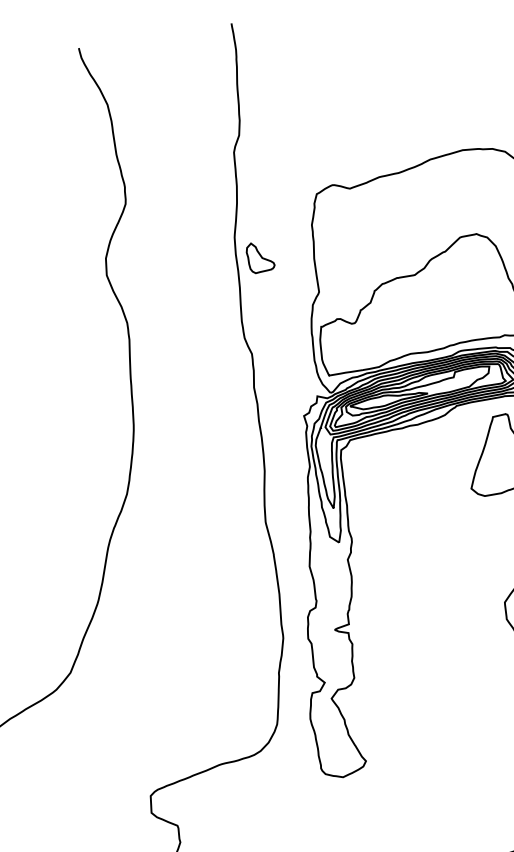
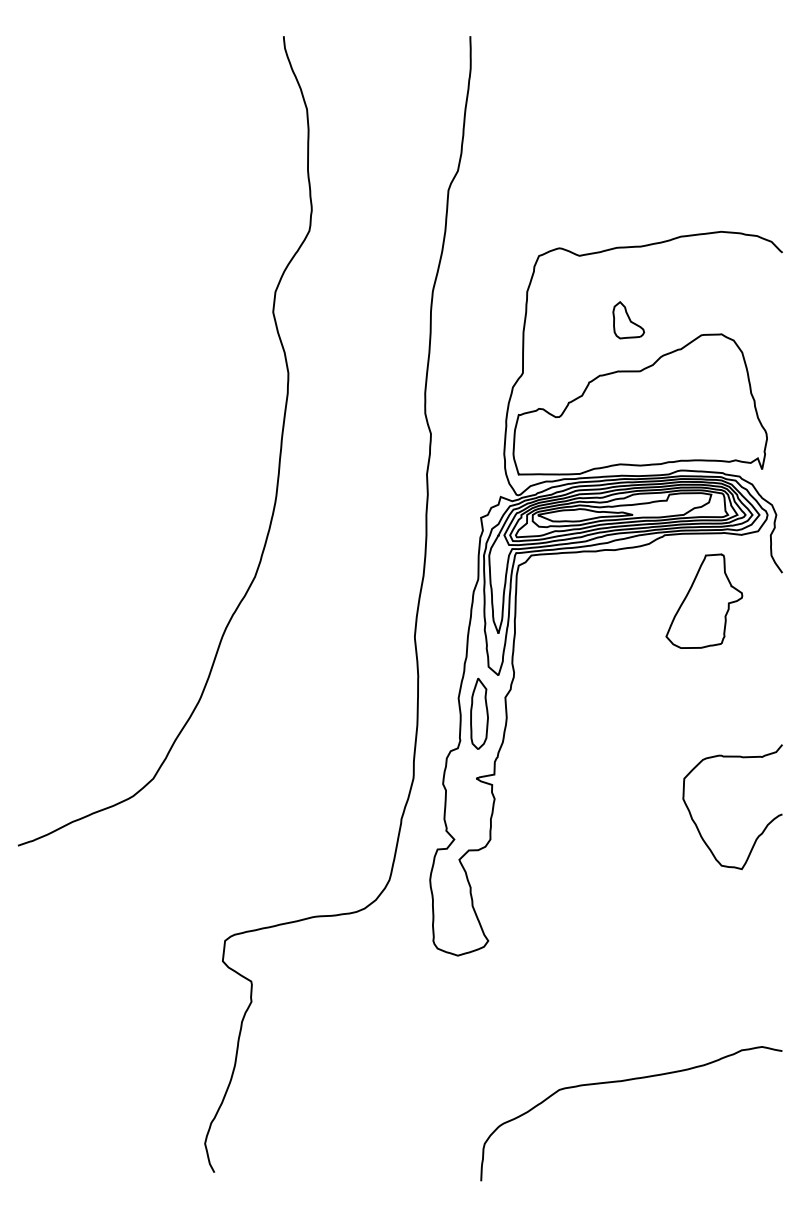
part: (260, 257) -> (628, 320), moved
part: (328, 576) -> (479, 713), added

